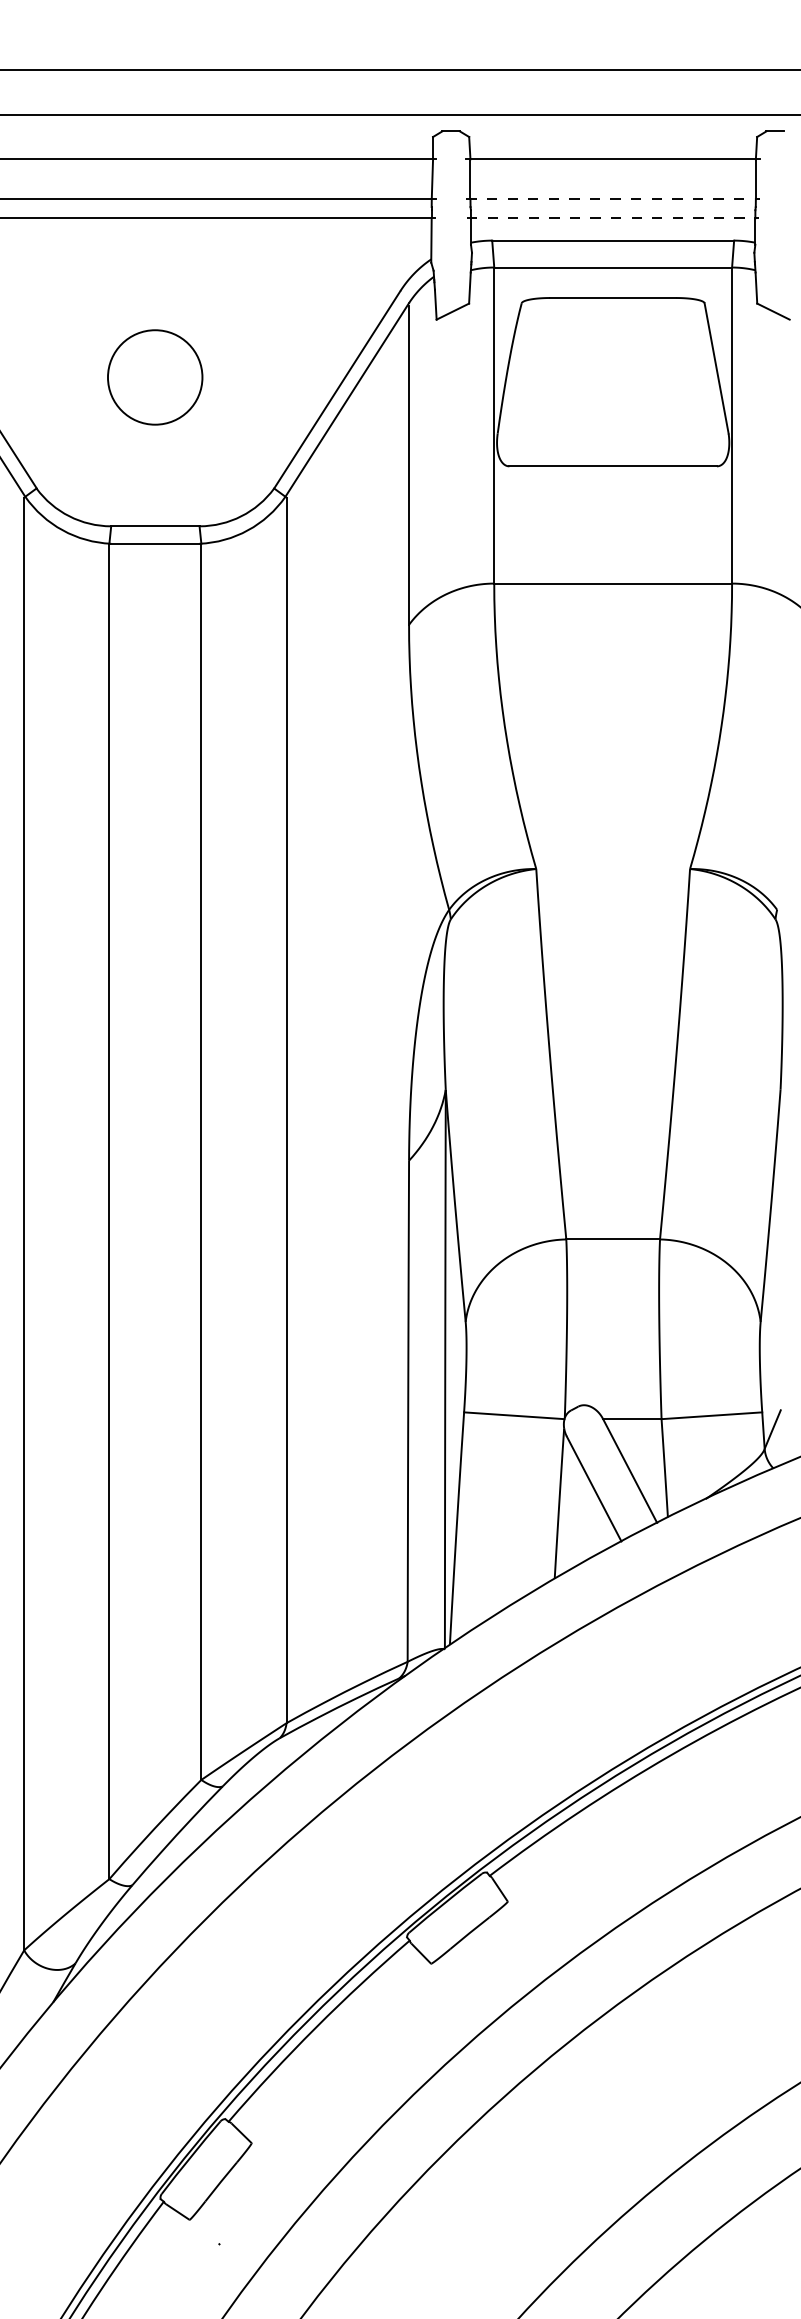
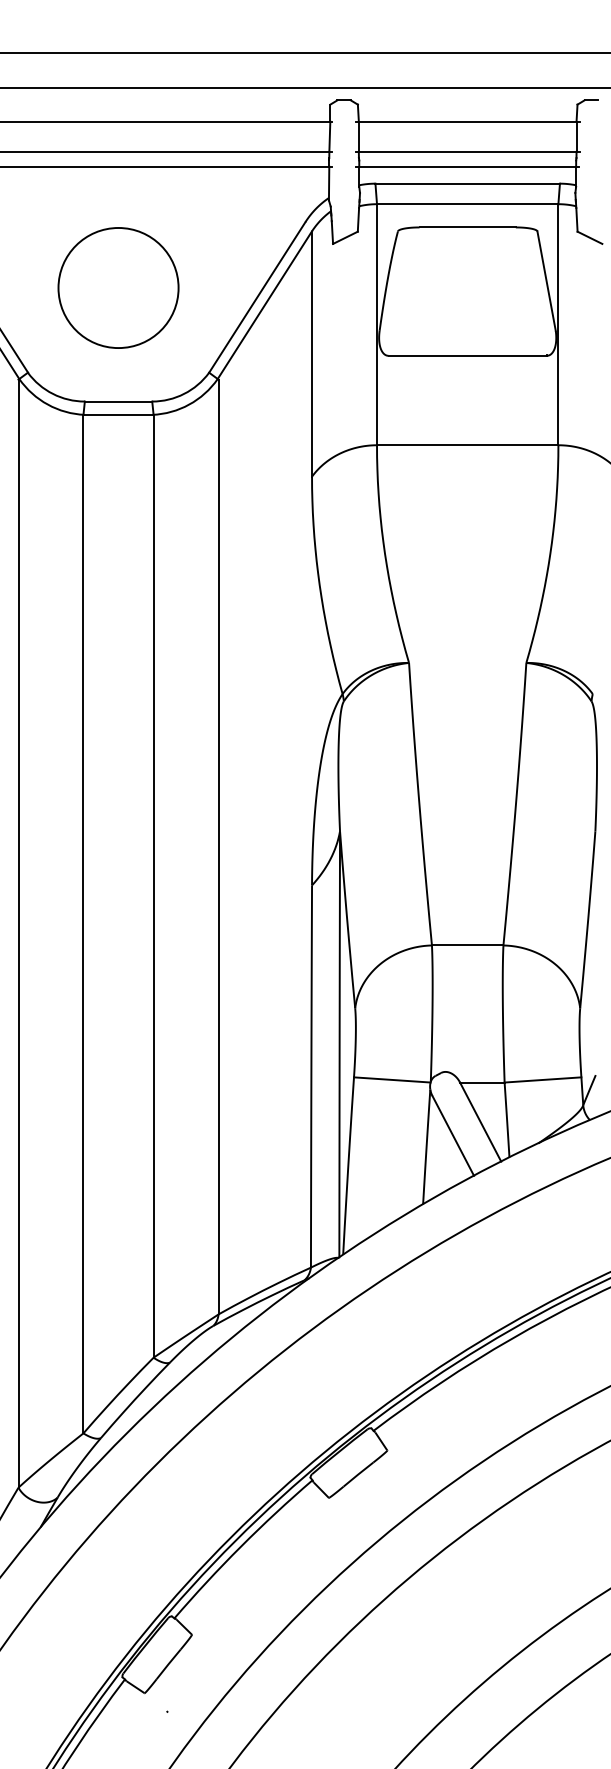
line: (613, 198) -> (467, 151), dashed -> solid
line: (613, 218) -> (467, 166), dashed -> solid
circle: (154, 377) -> (117, 288), size x1.67

